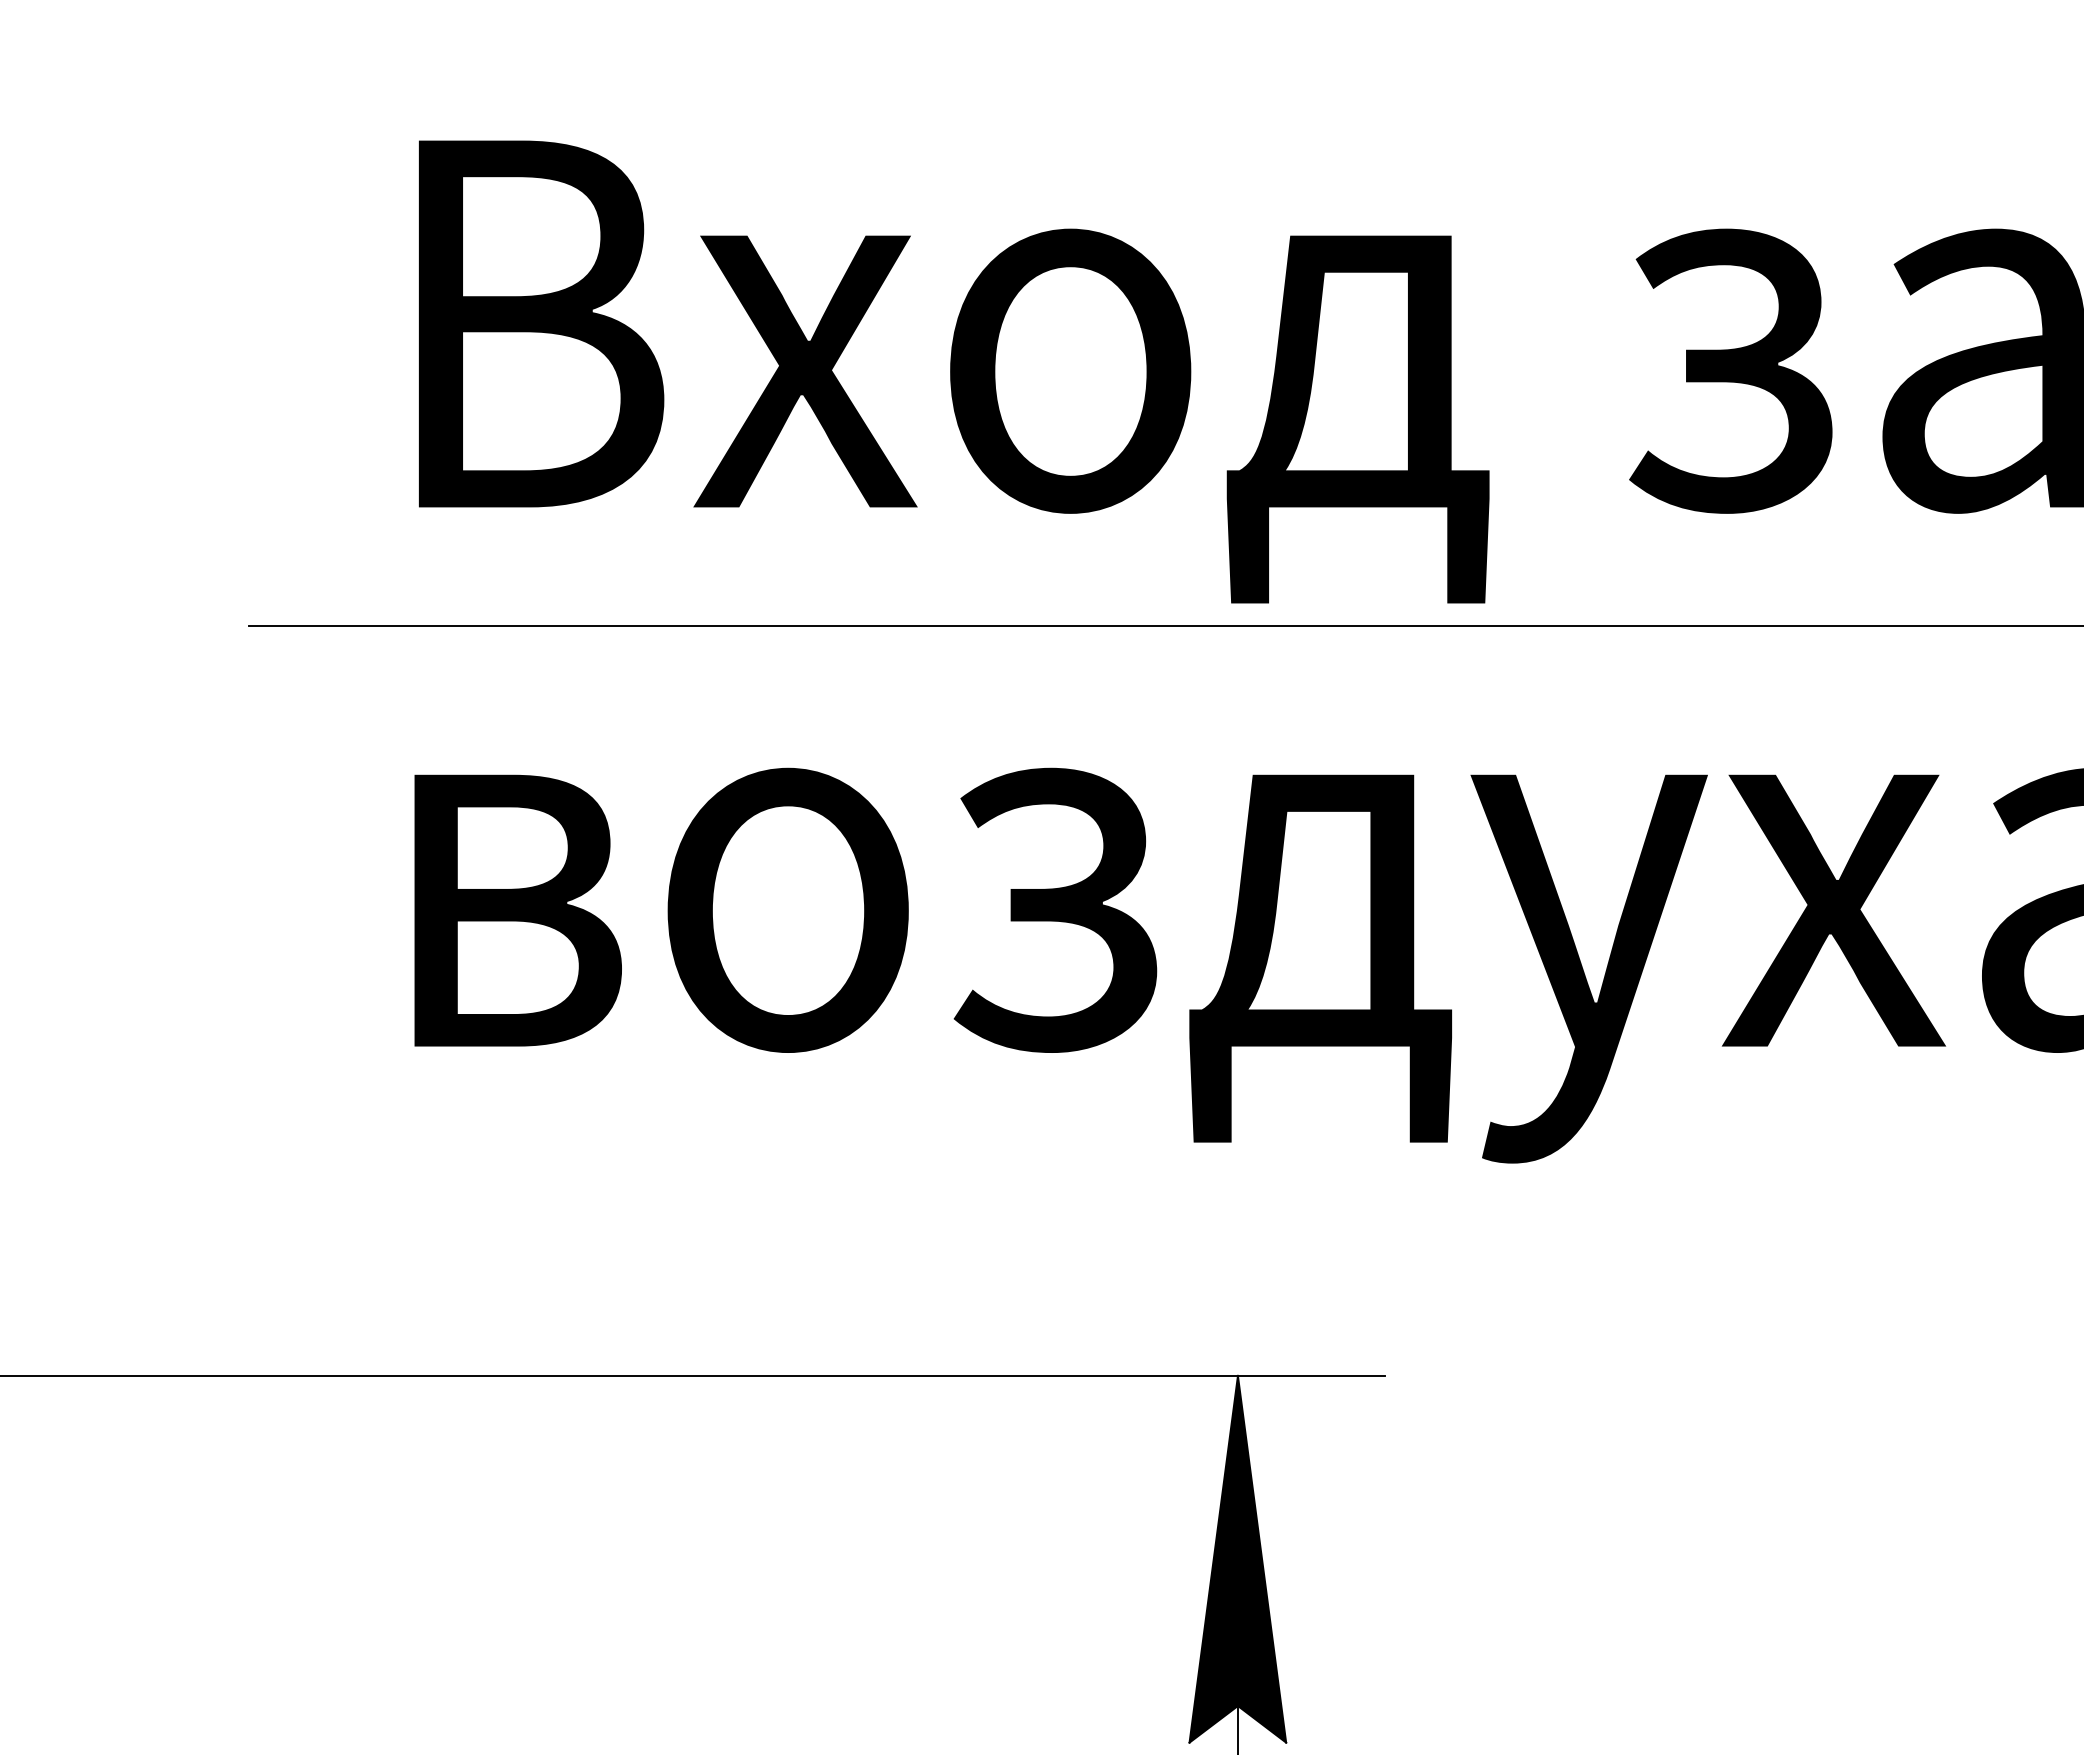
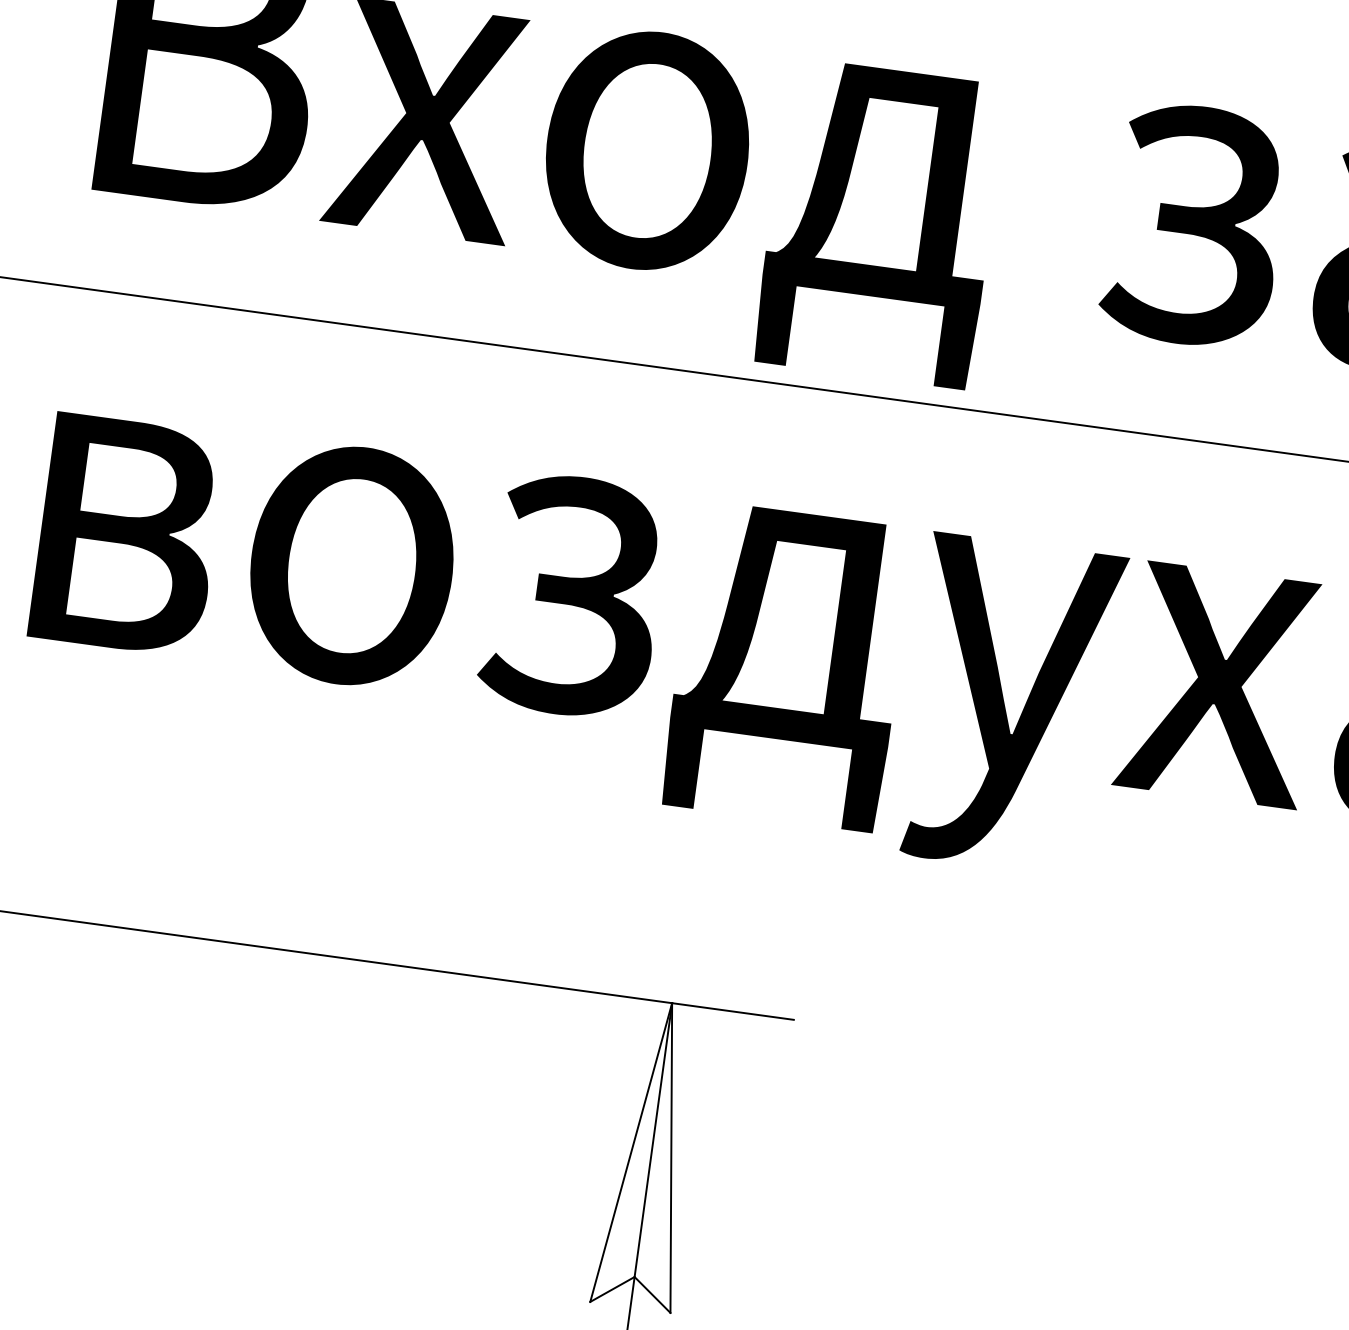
fill: (1237, 1558) -> (651, 1154), removed

